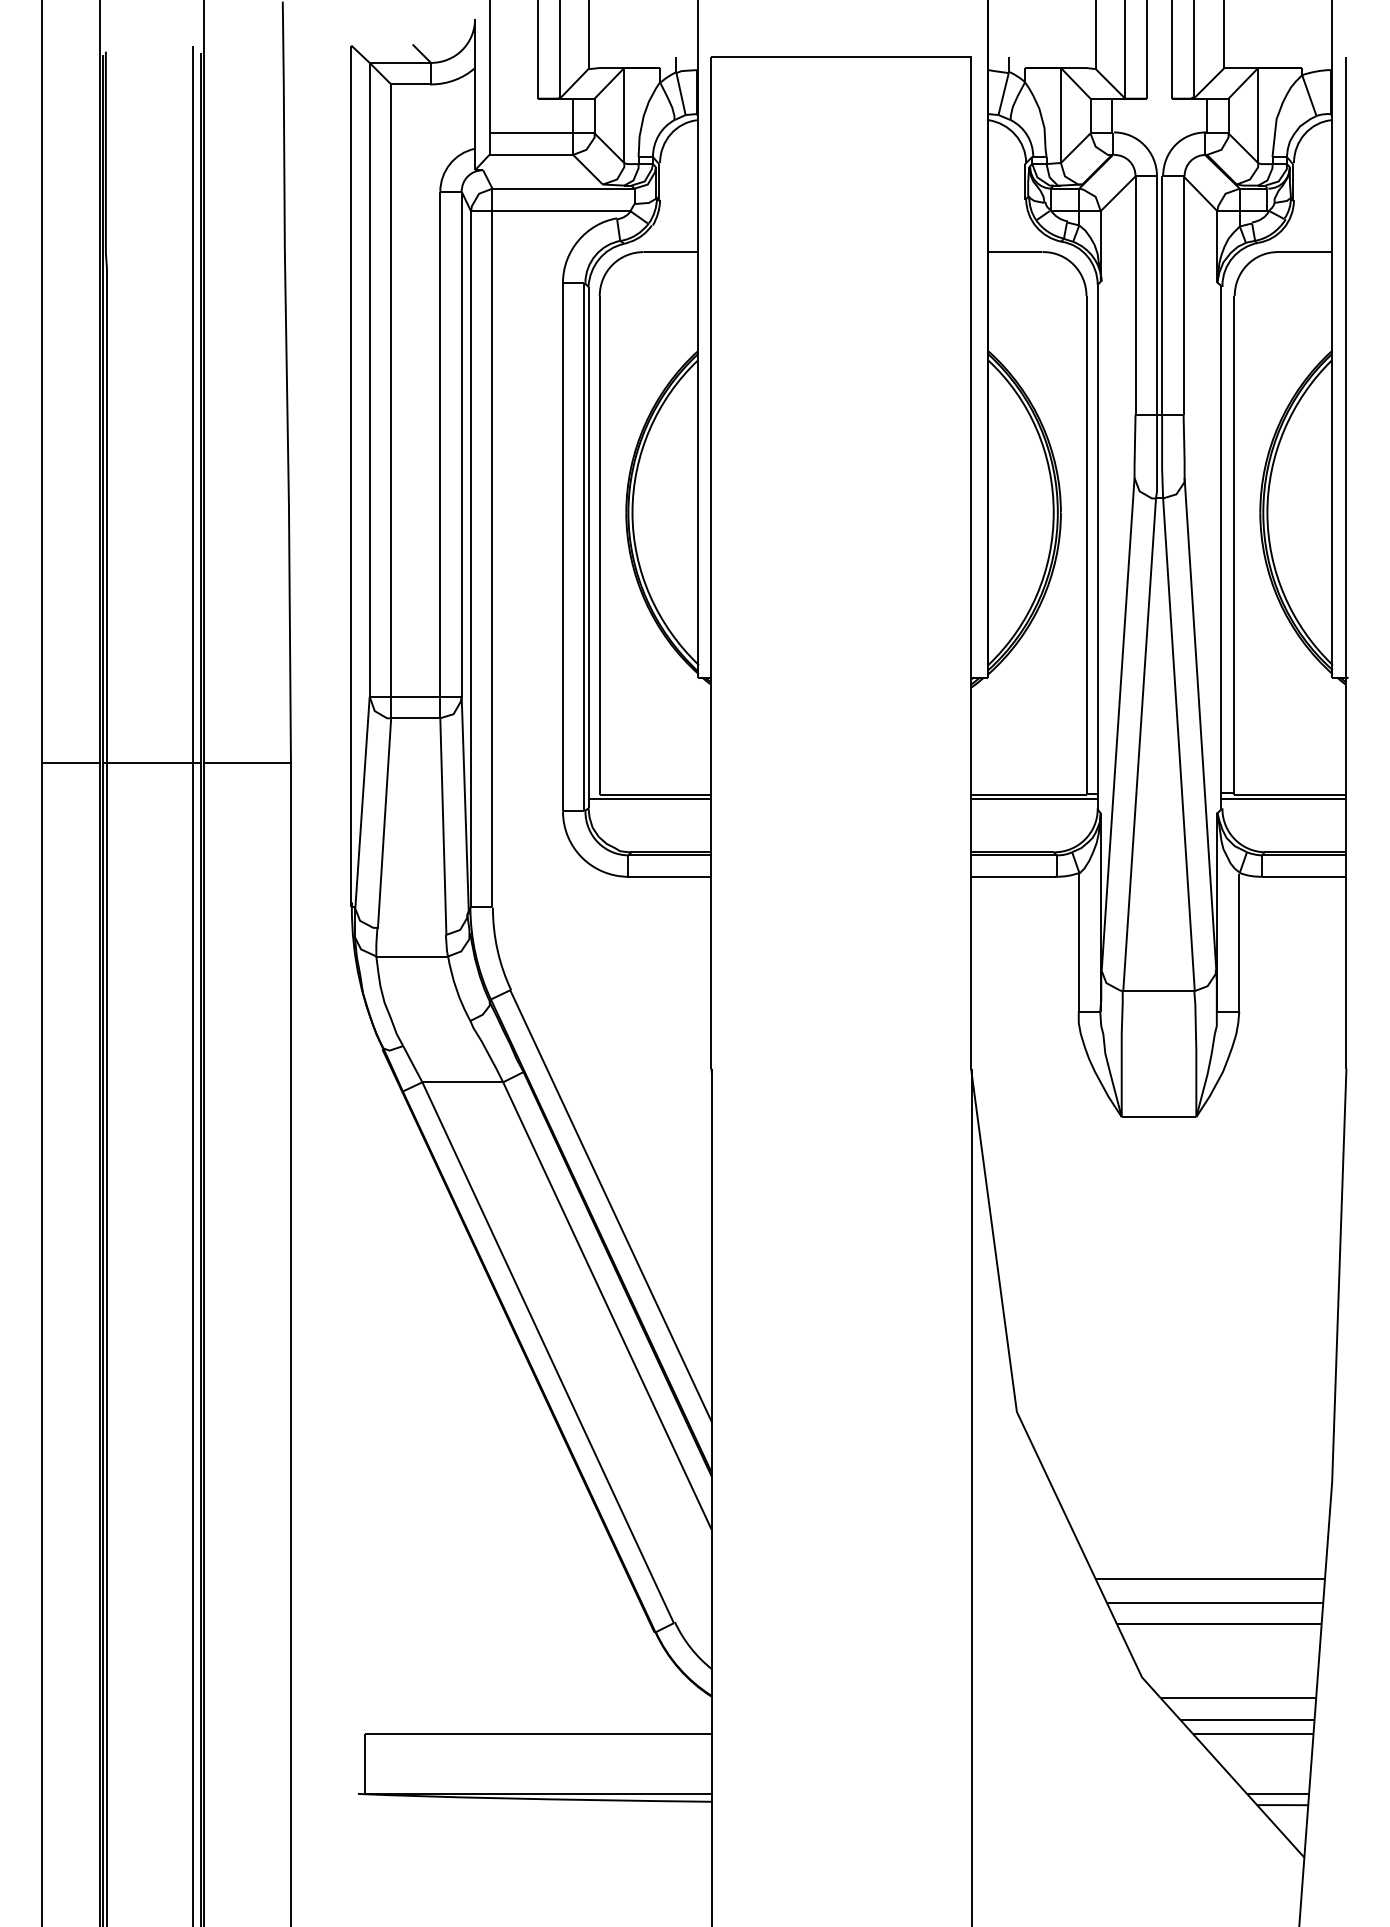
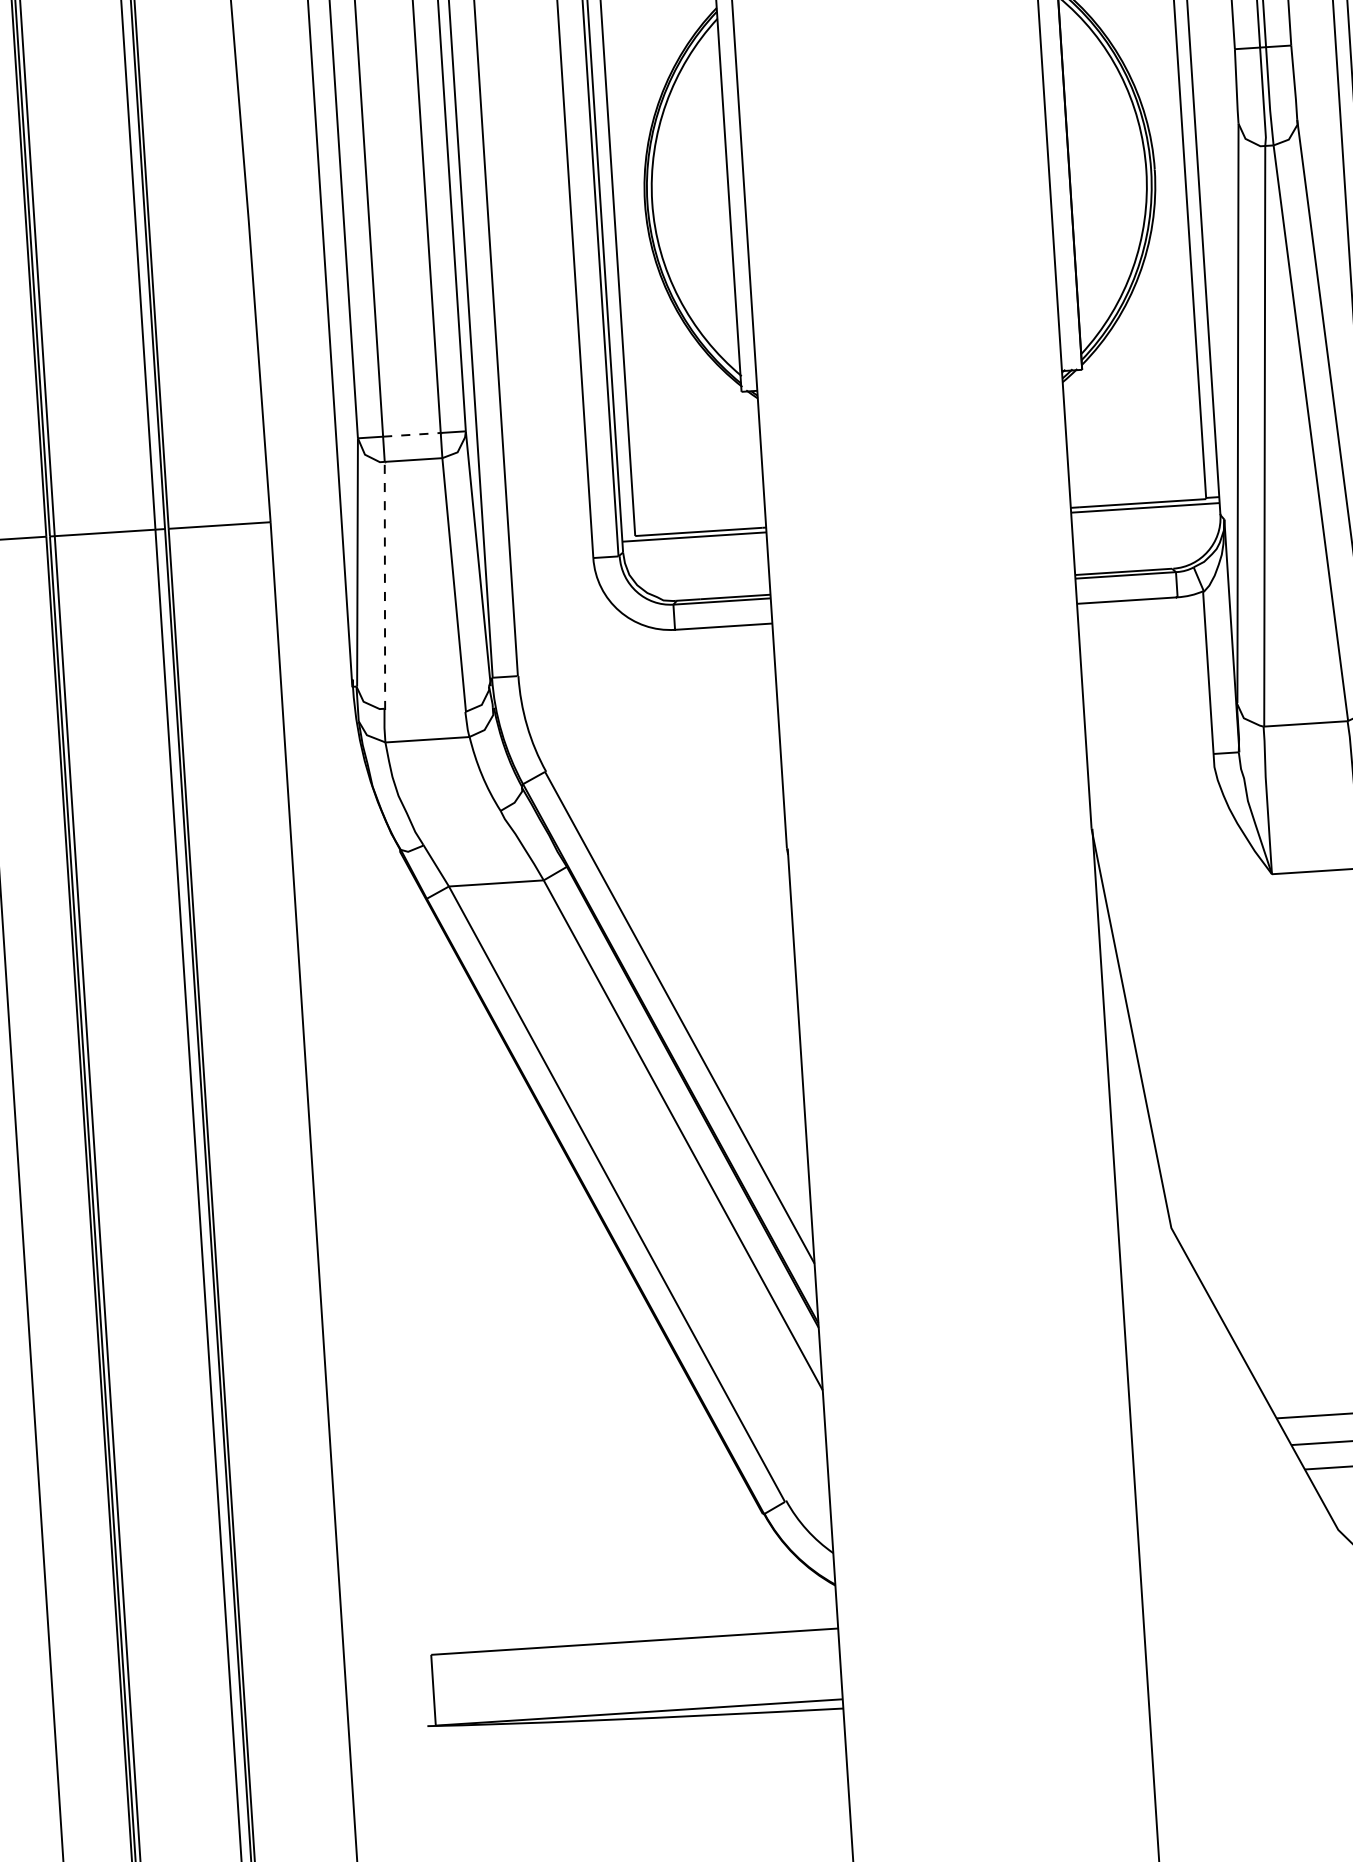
line: (416, 696) -> (412, 434), solid -> dashed
line: (384, 822) -> (384, 584), solid -> dashed

